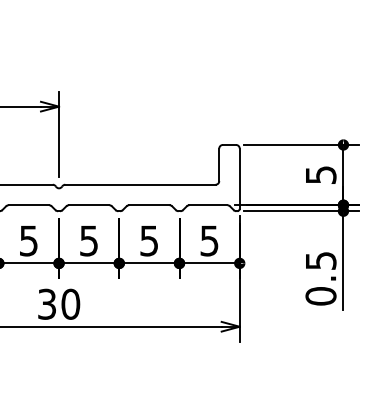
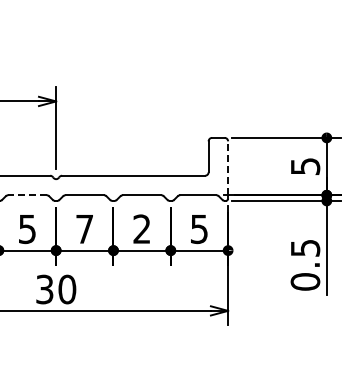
line: (240, 177) -> (228, 168), solid -> dashed
line: (28, 205) -> (27, 195), solid -> dashed
text: (88, 241) -> (84, 229), 5 -> 7
text: (148, 241) -> (141, 229), 5 -> 2

